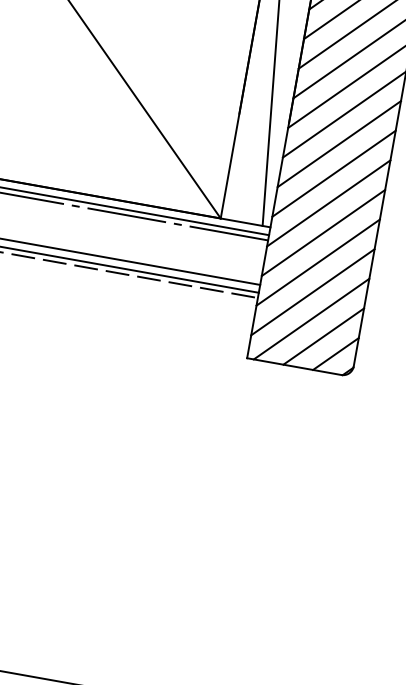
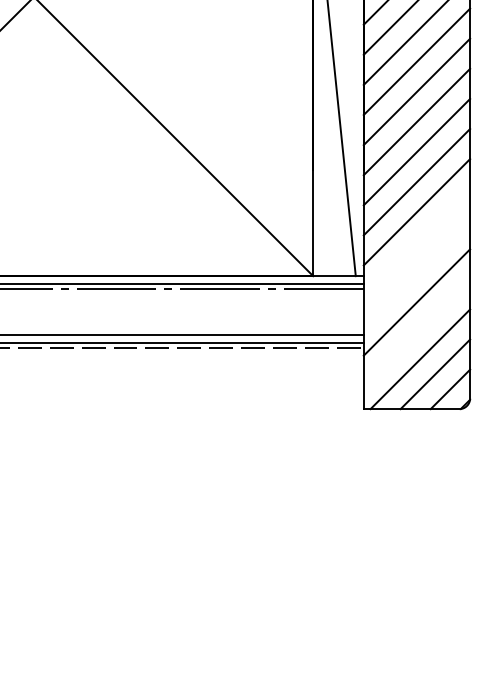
line: (328, 203) -> (416, 242), removed
line: (323, 232) -> (416, 272), removed
line: (312, 292) -> (416, 332), removed

